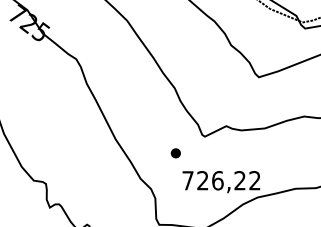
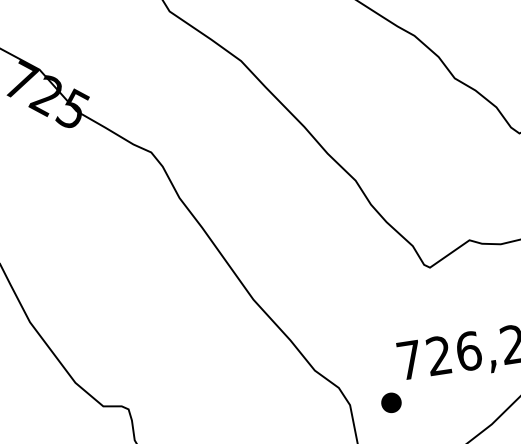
part: (175, 153) -> (390, 403), moved

